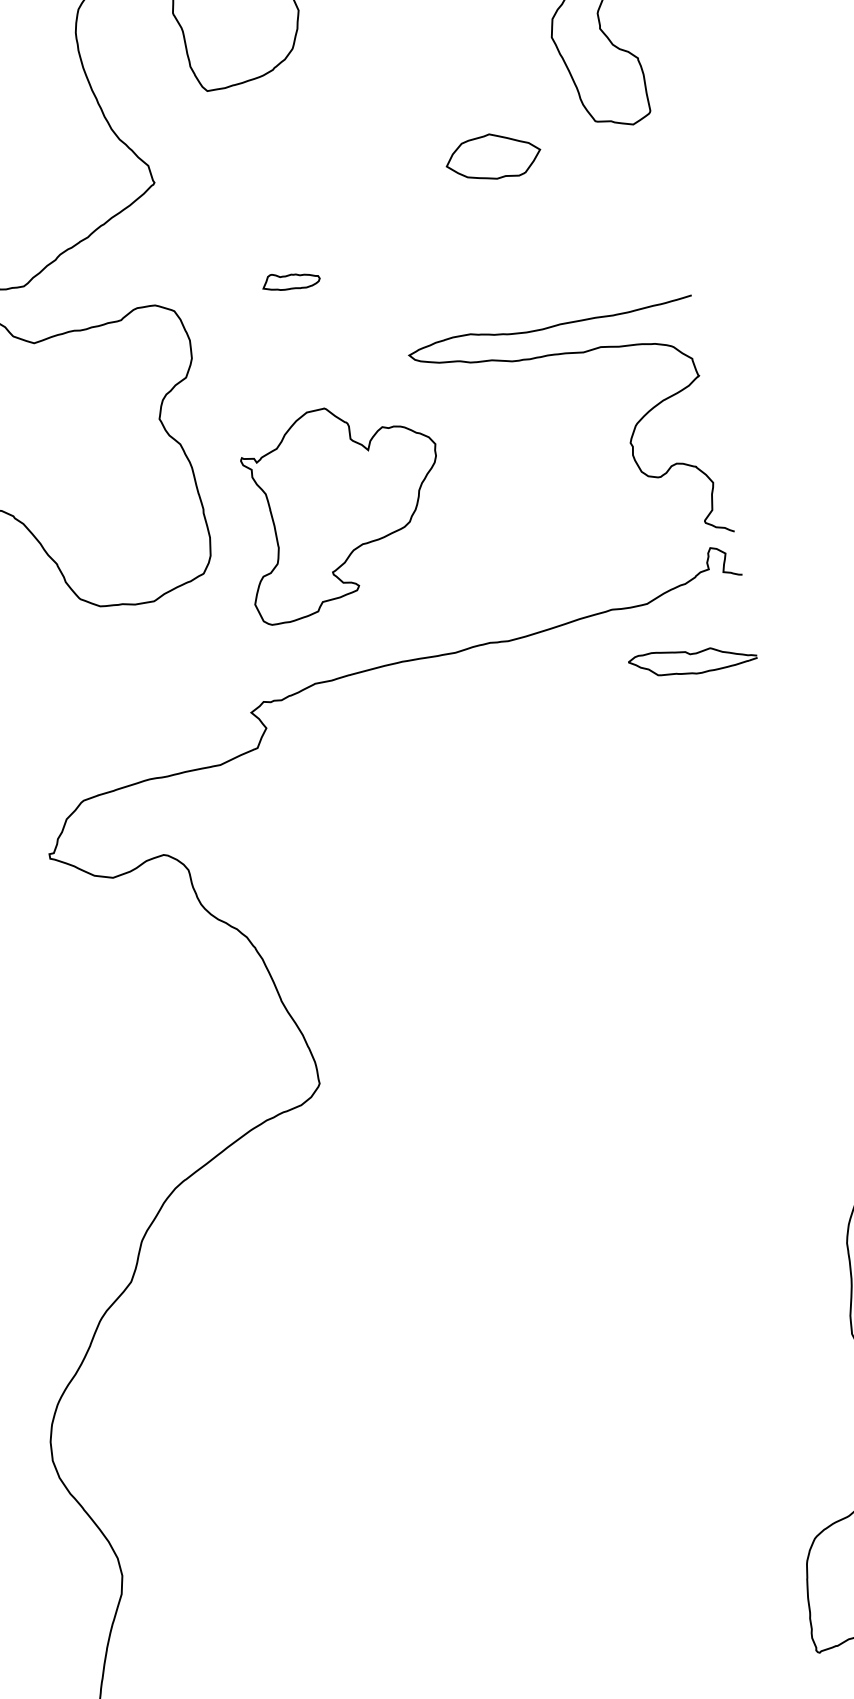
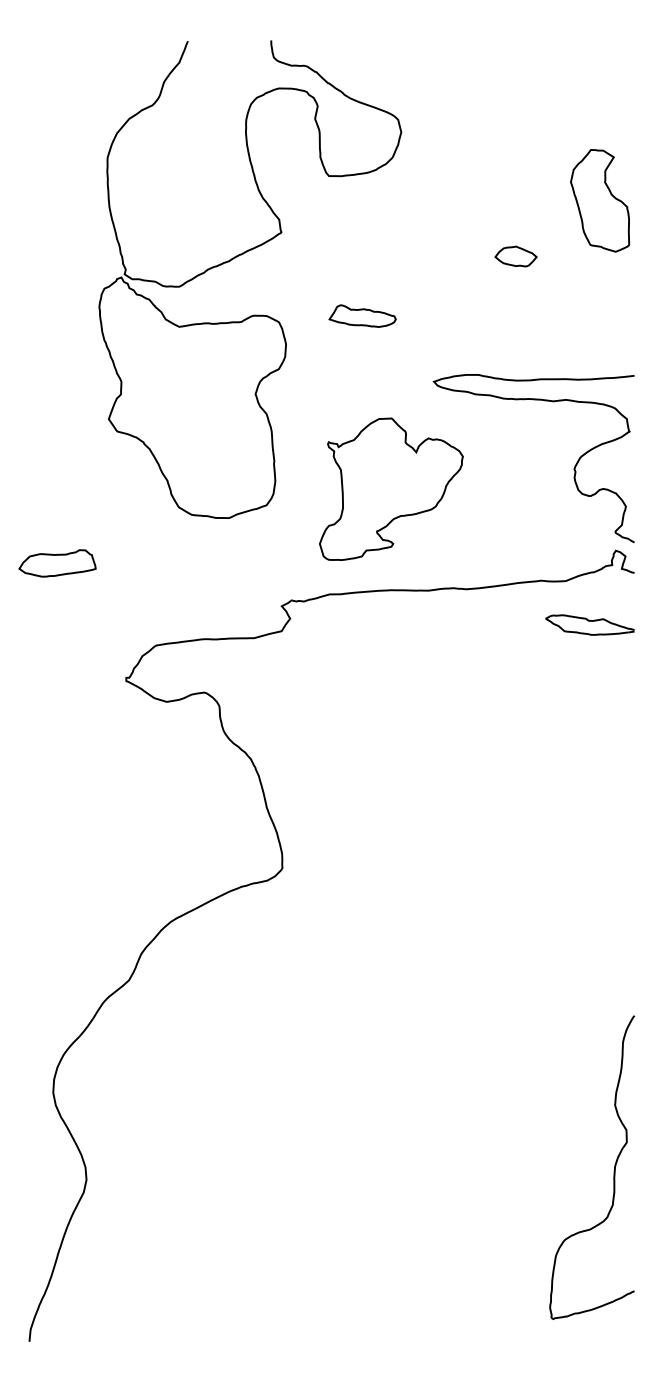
part: (492, 156) -> (515, 256), size x0.62
part: (290, 279) -> (362, 315), size x1.67
part: (342, 507) -> (391, 488), moved

